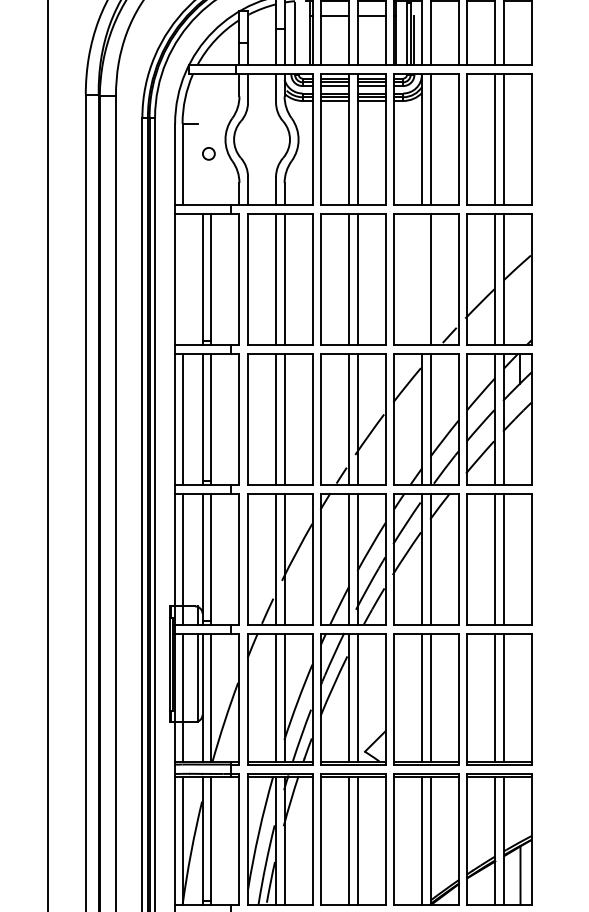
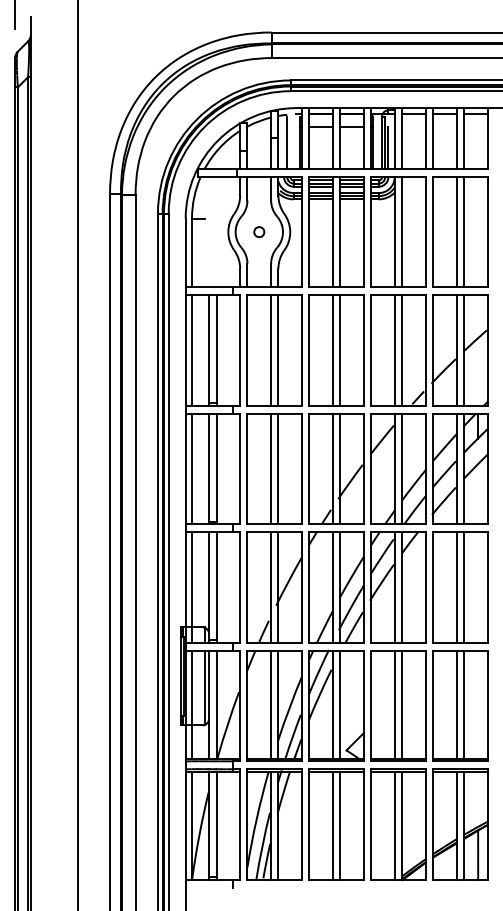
circle: (209, 154) -> (259, 232), moved
line: (183, 279) -> (192, 350), added
line: (422, 279) -> (395, 350), added

